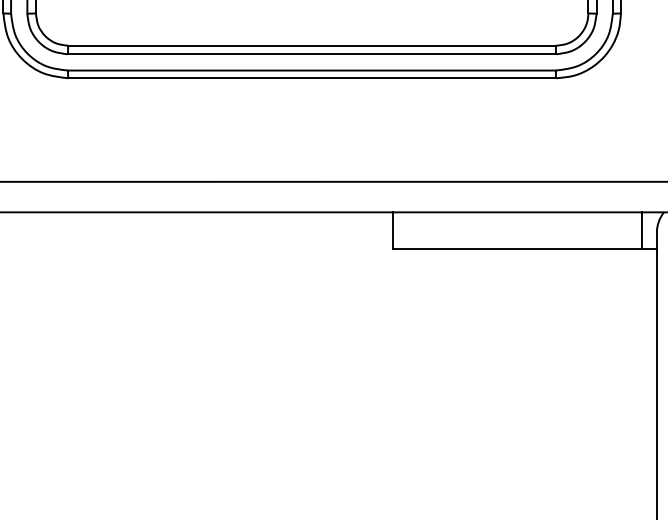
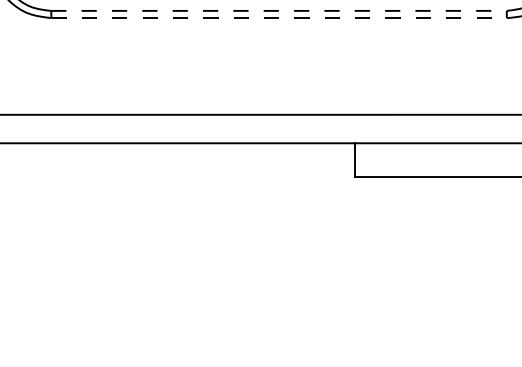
line: (311, 70) -> (278, 10), solid -> dashed
line: (312, 78) -> (279, 18), solid -> dashed

